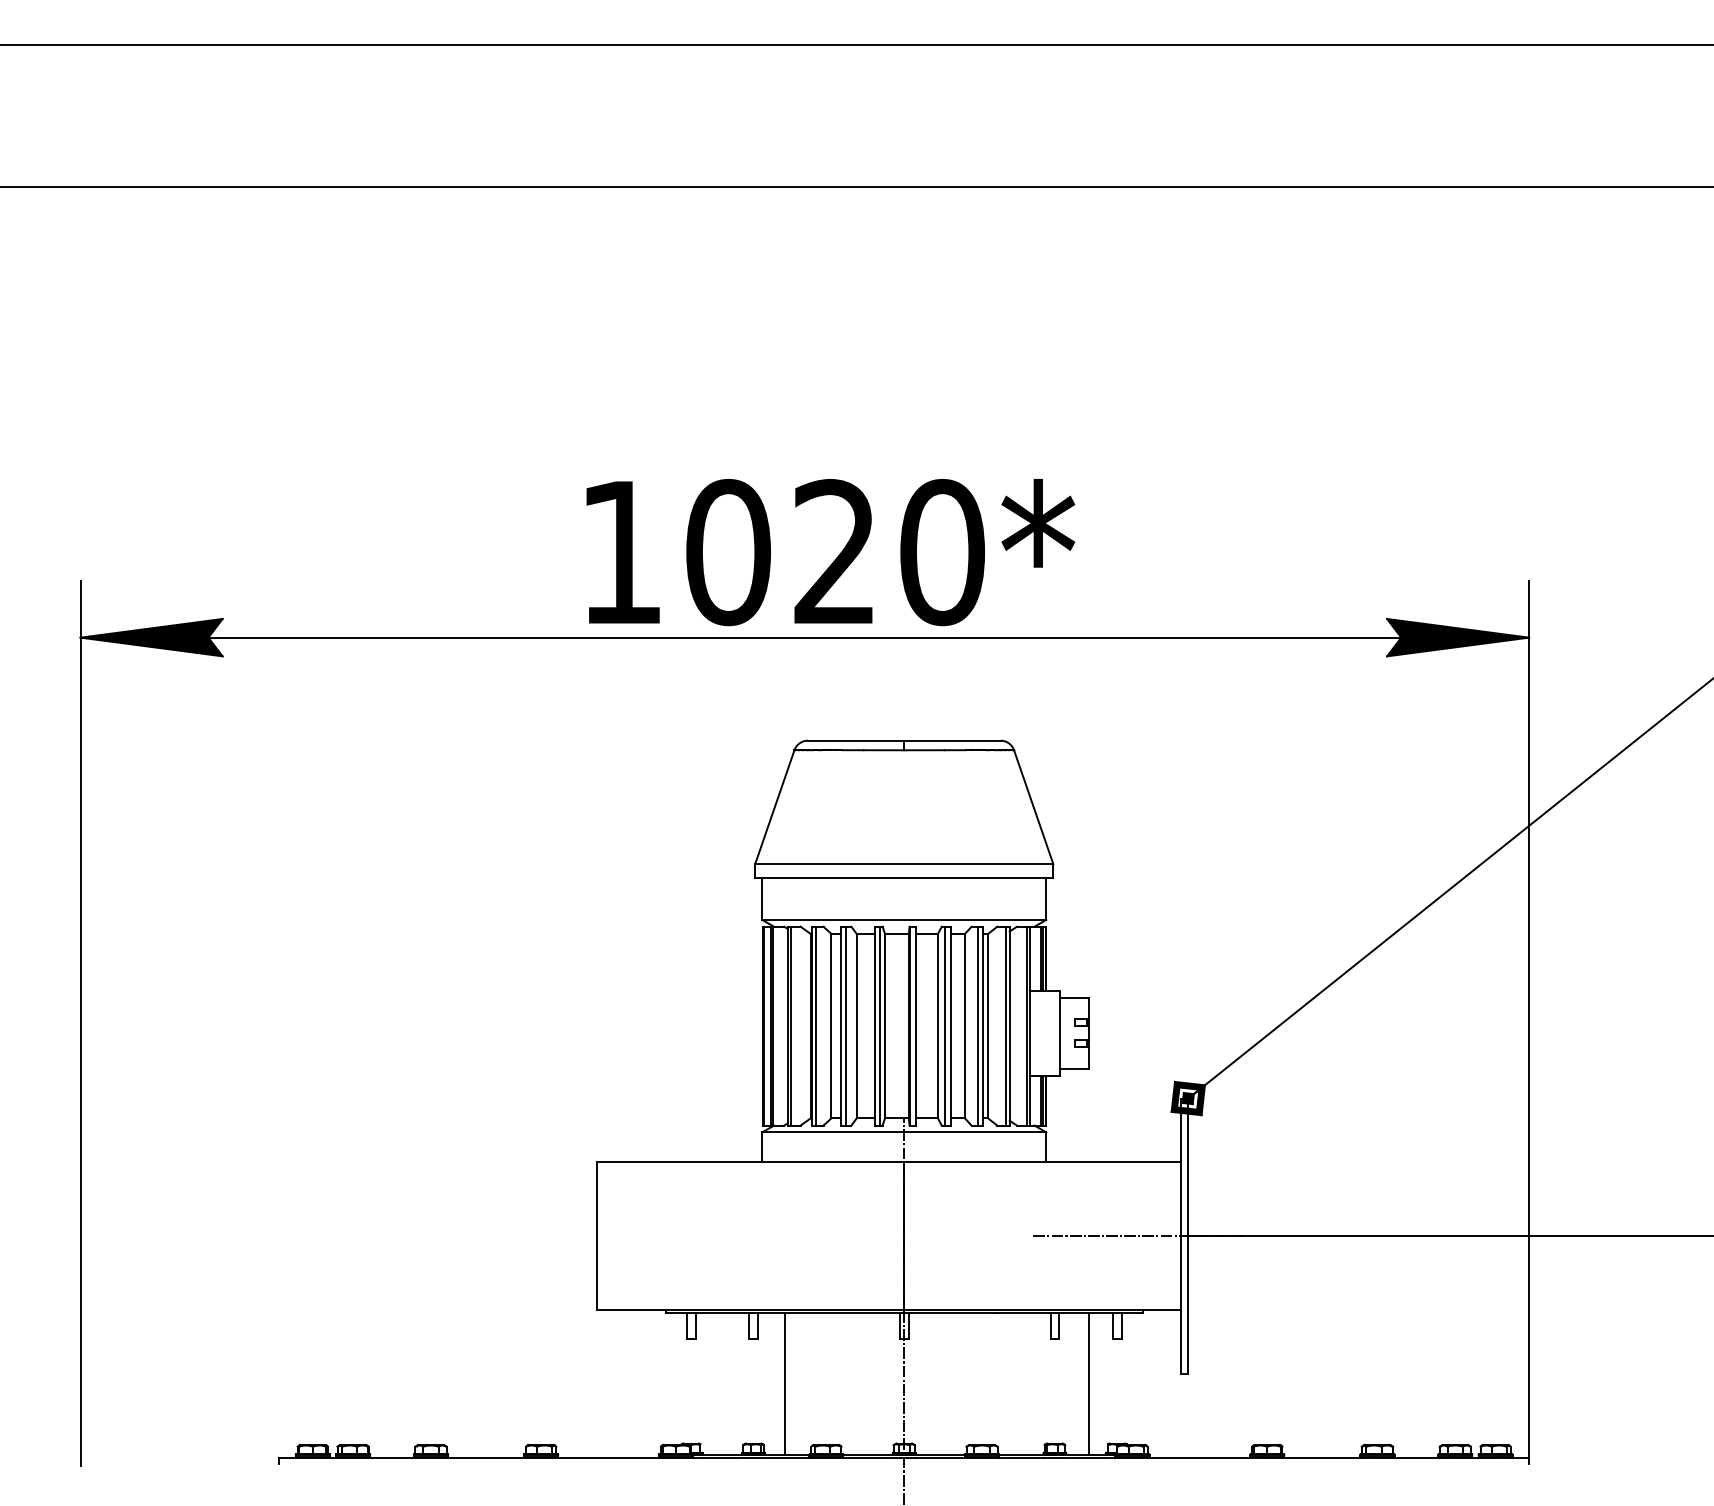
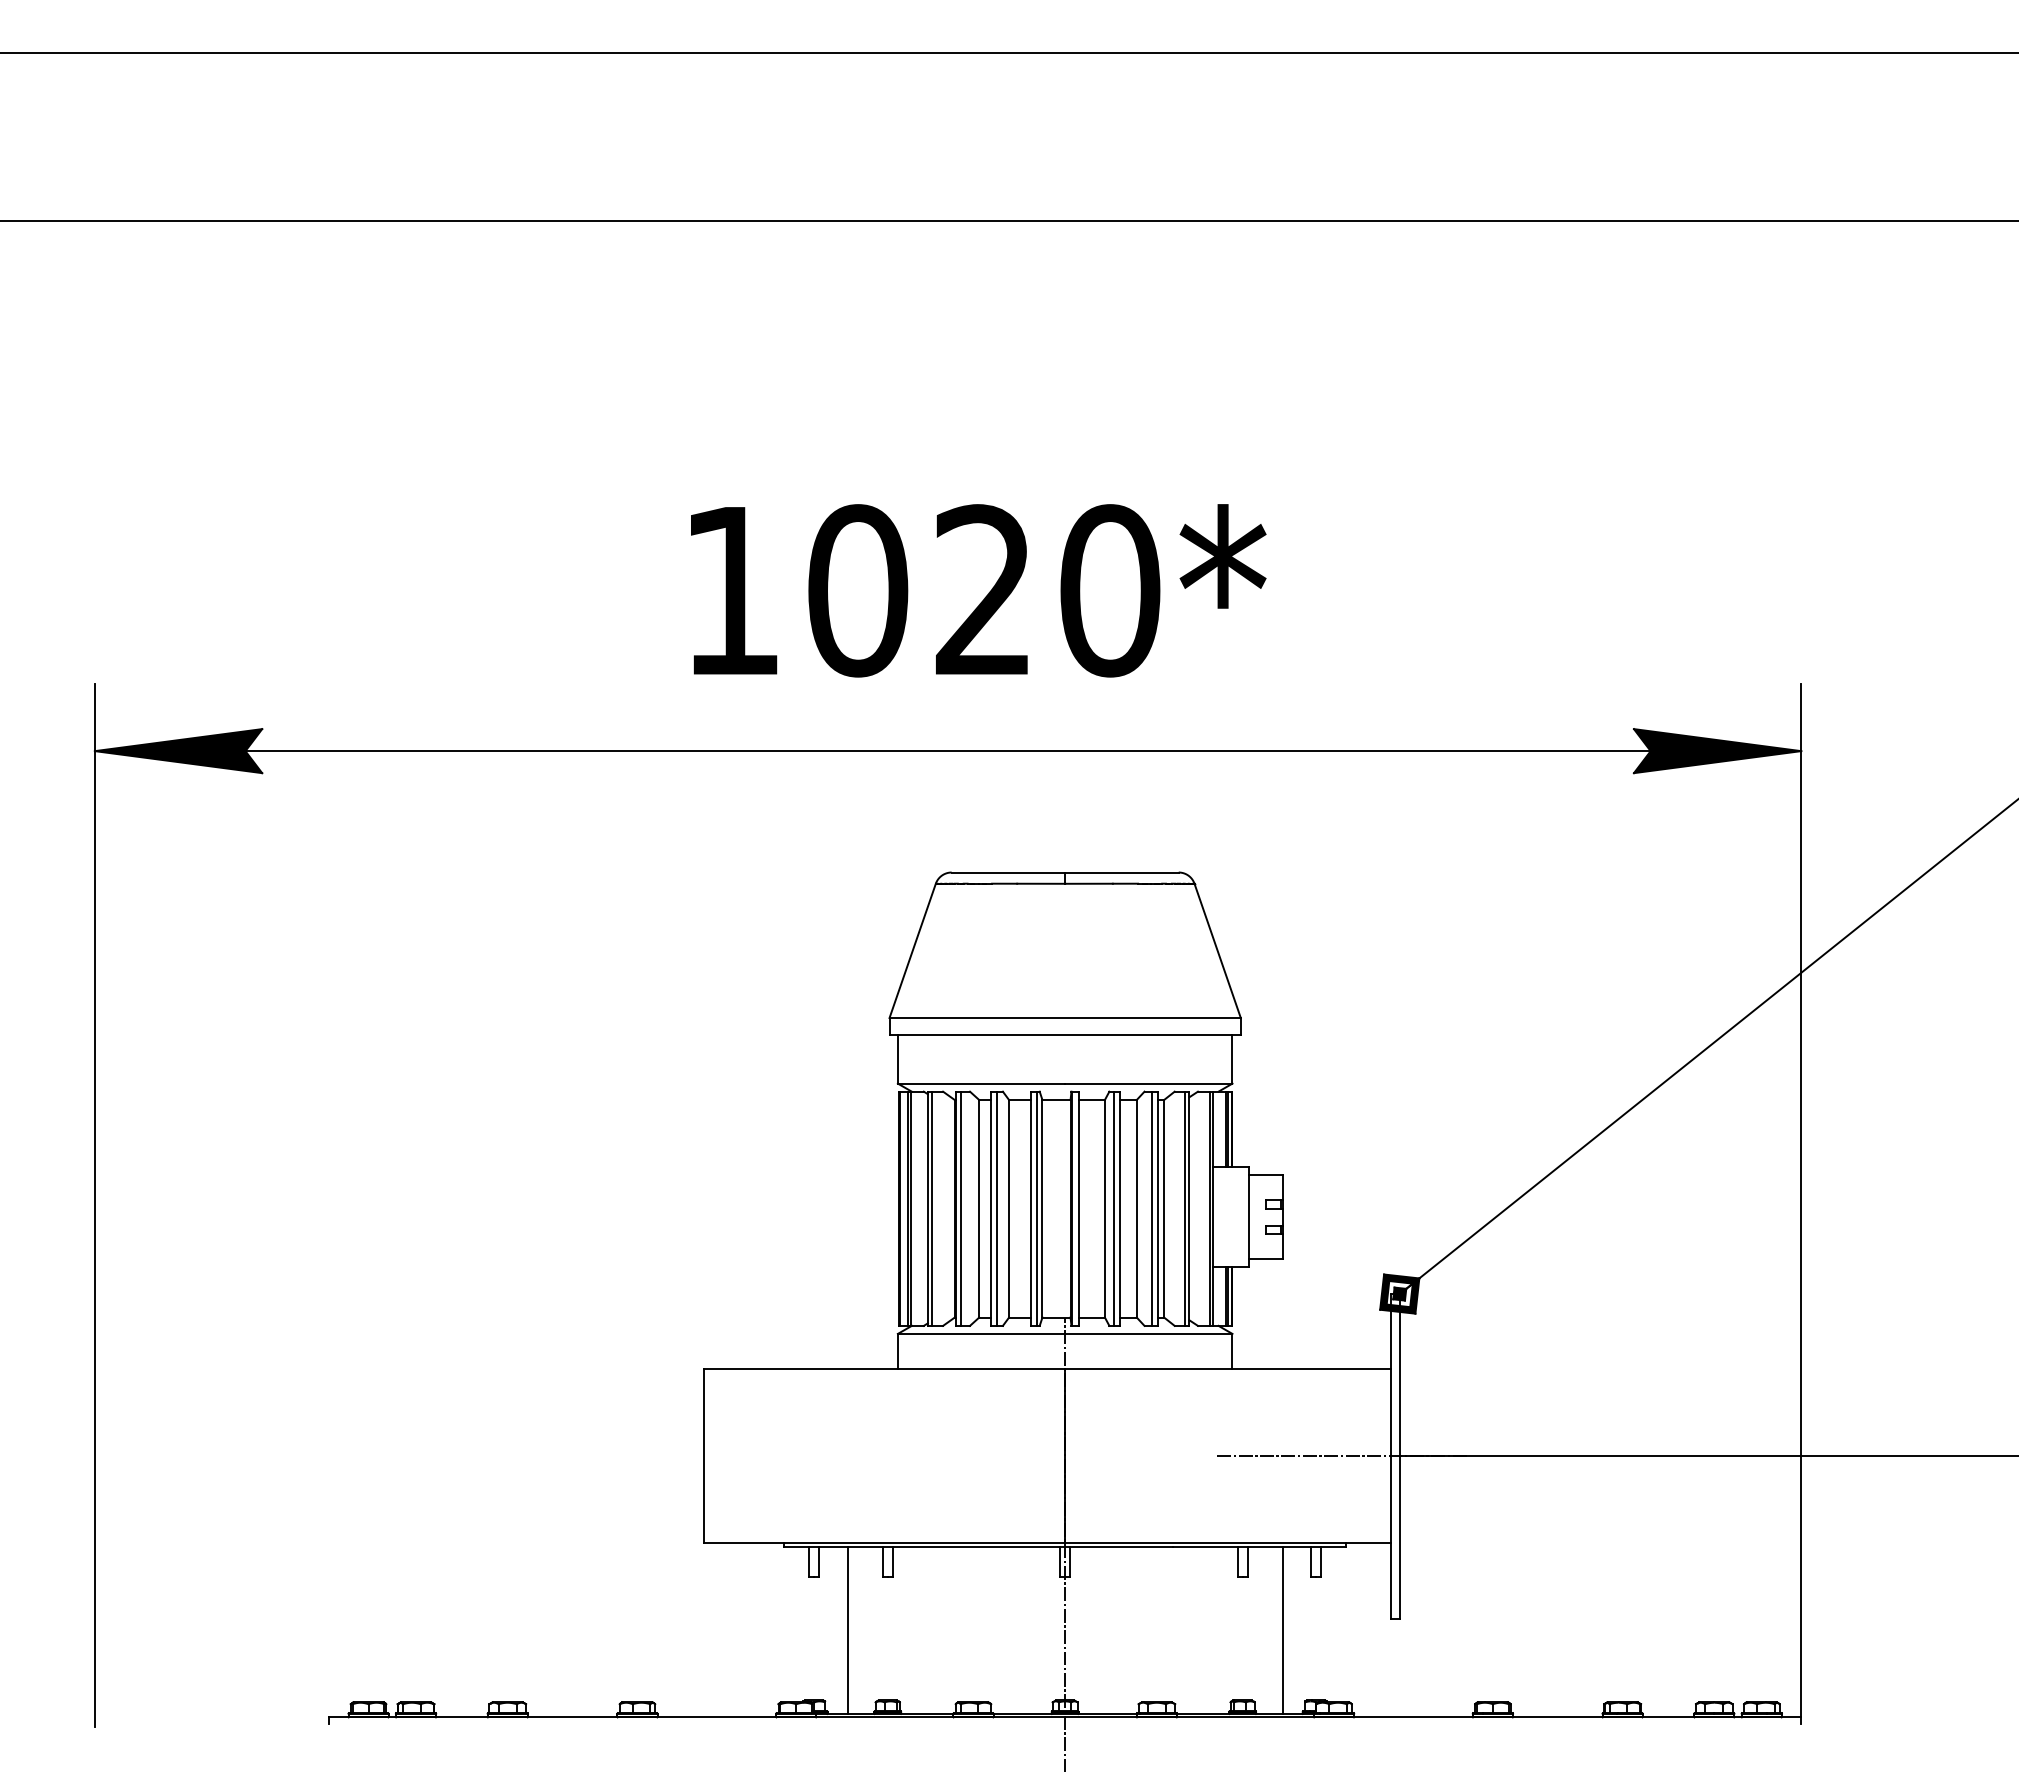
text: (830, 552) -> (978, 590), moved
line: (784, 1383) -> (847, 1629), moved

